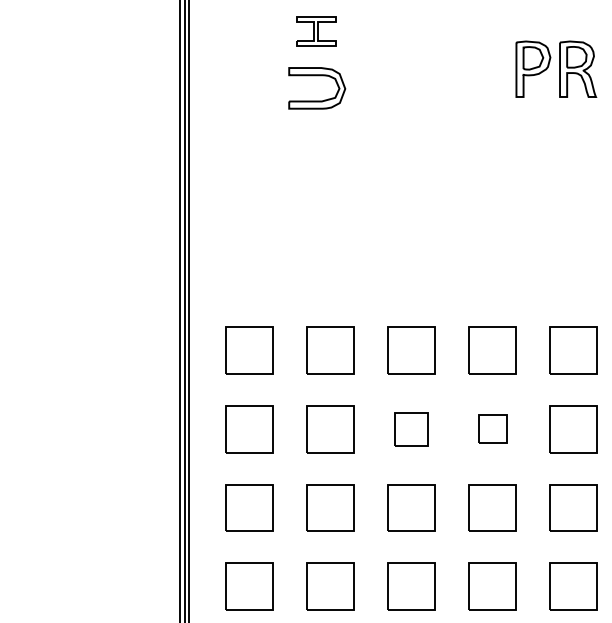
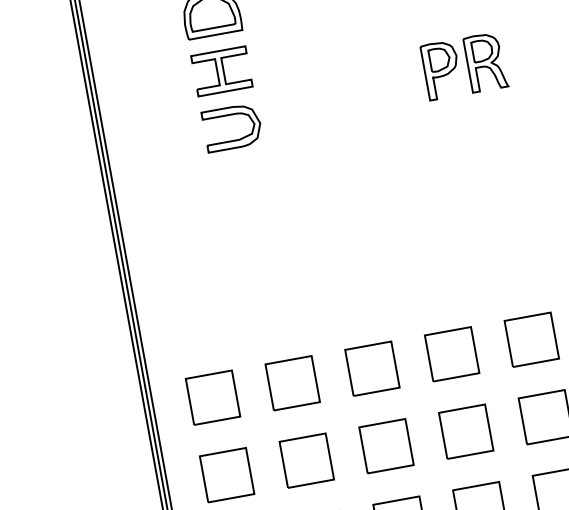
part: (316, 31) -> (221, 71), size x1.43
part: (411, 429) -> (386, 446), size x1.43
part: (492, 429) -> (466, 432), size x1.67

